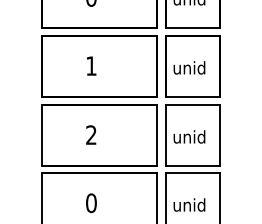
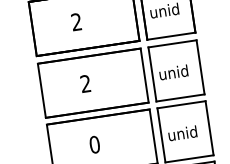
text: (91, 65) -> (76, 21), 1 -> 2

